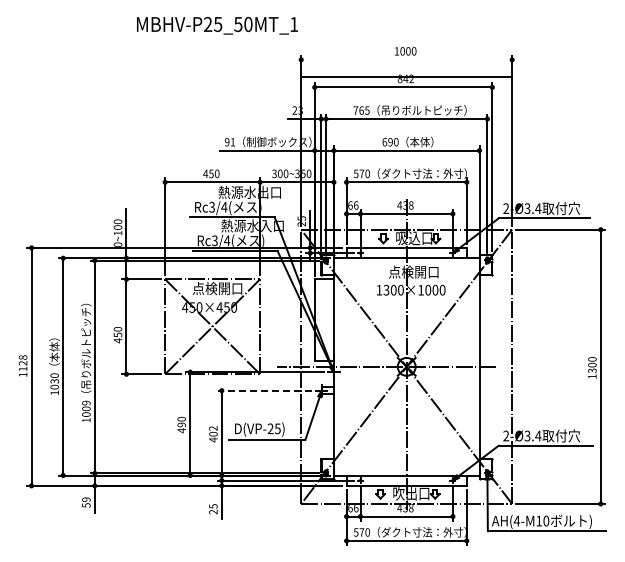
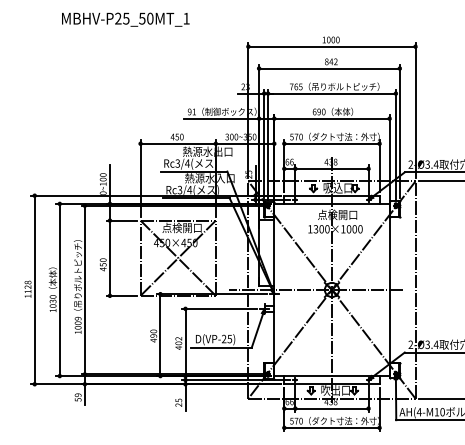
text: (217, 25) -> (125, 19), moved
line: (406, 76) -> (331, 46), moved
line: (264, 390) -> (219, 308), dashed -> solid

